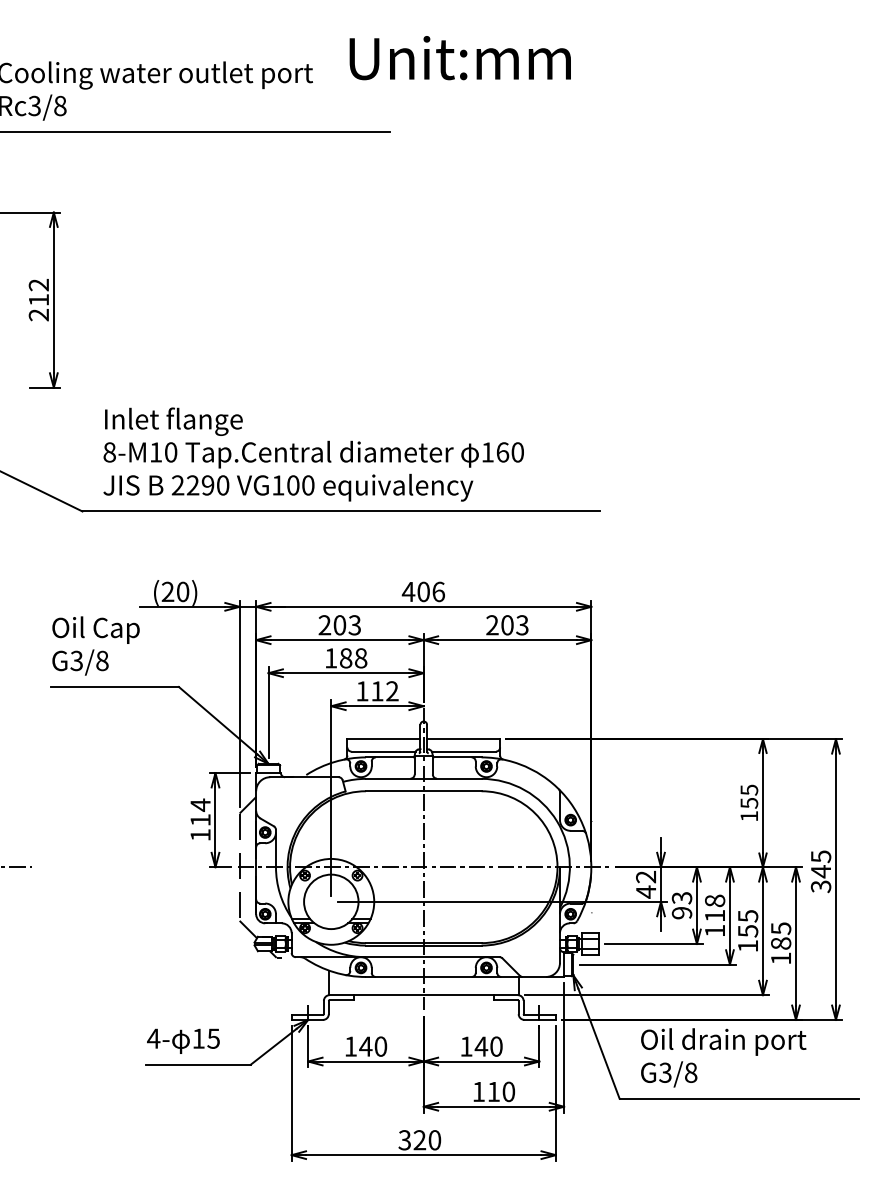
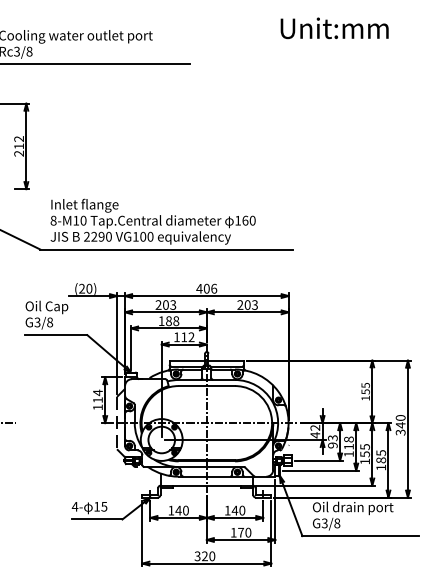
text: (459, 58) -> (334, 28), moved
text: (820, 855) -> (400, 417), 345 -> 340
text: (494, 1091) -> (241, 532), 110 -> 170

